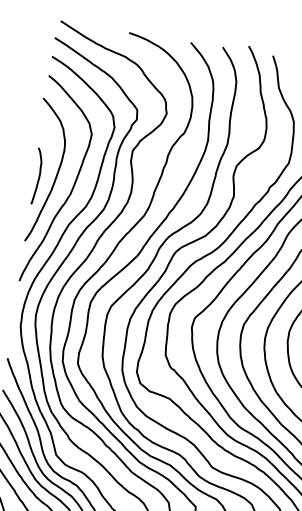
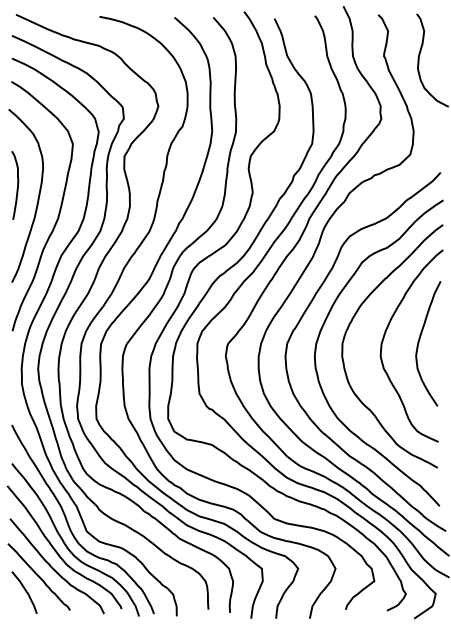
curve: (39, 176) -> (17, 185), moved

